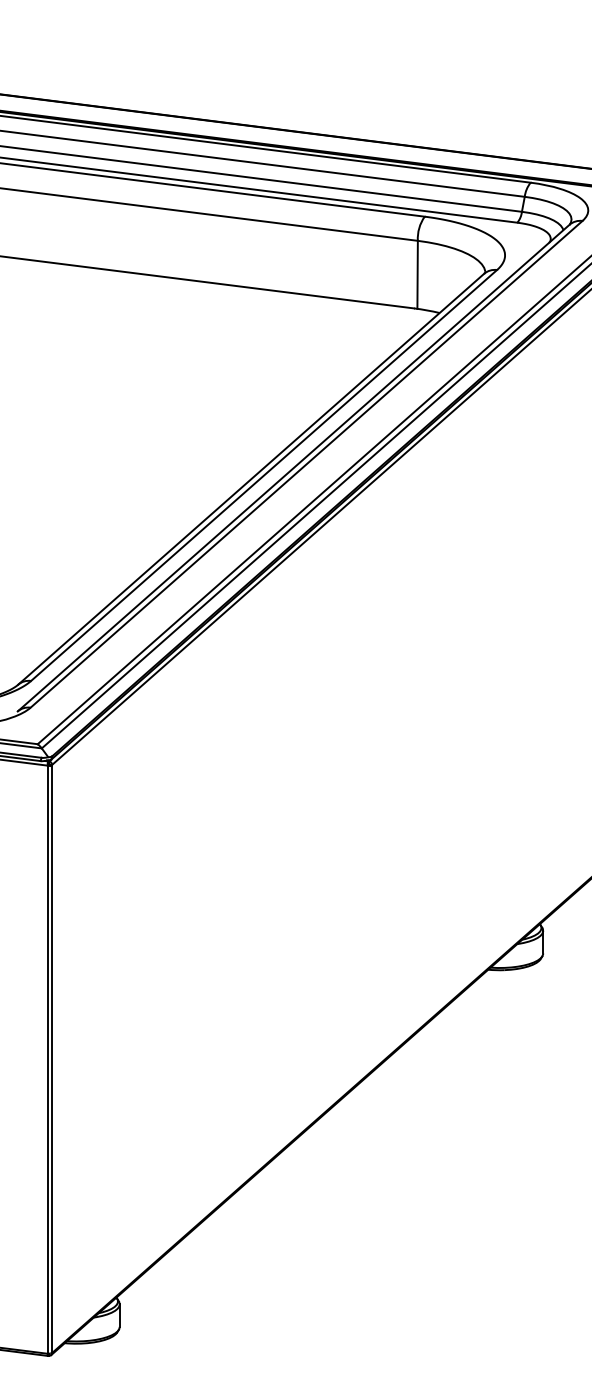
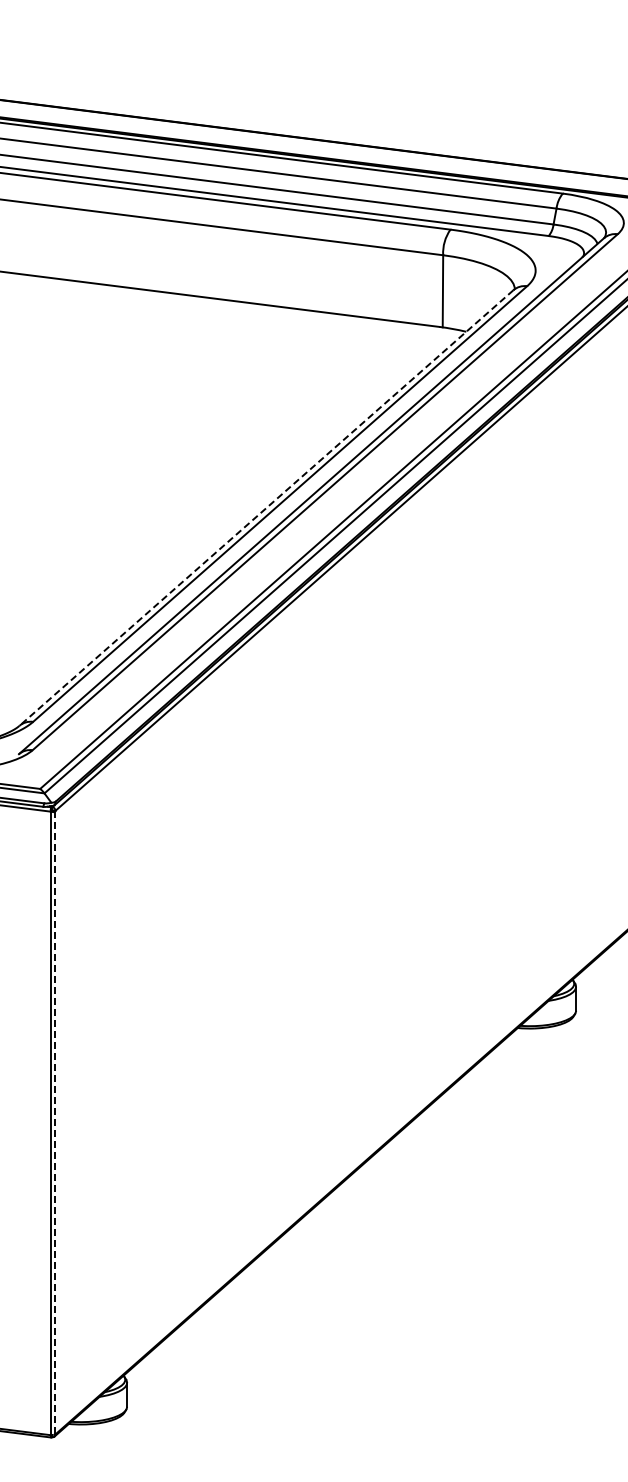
line: (251, 479) -> (266, 508), solid -> dashed
line: (52, 1058) -> (55, 1122), solid -> dashed

